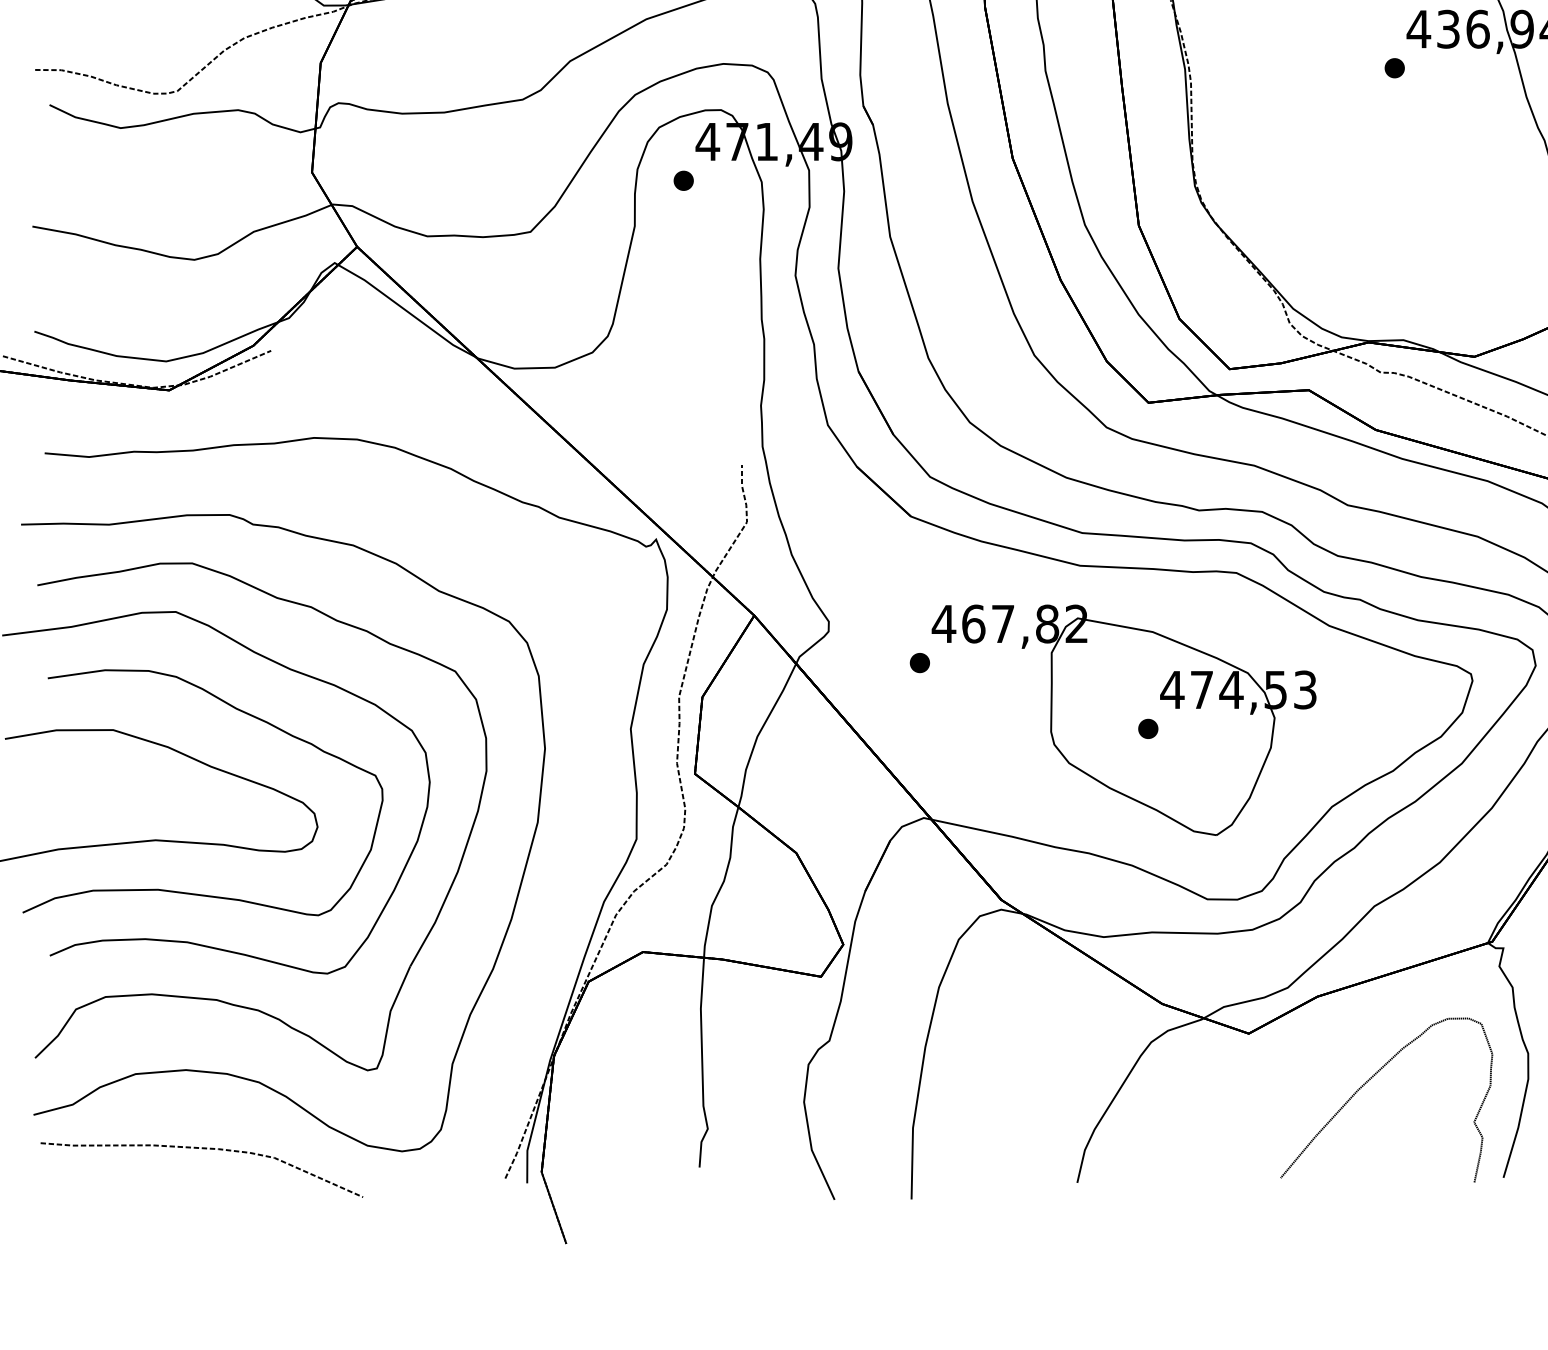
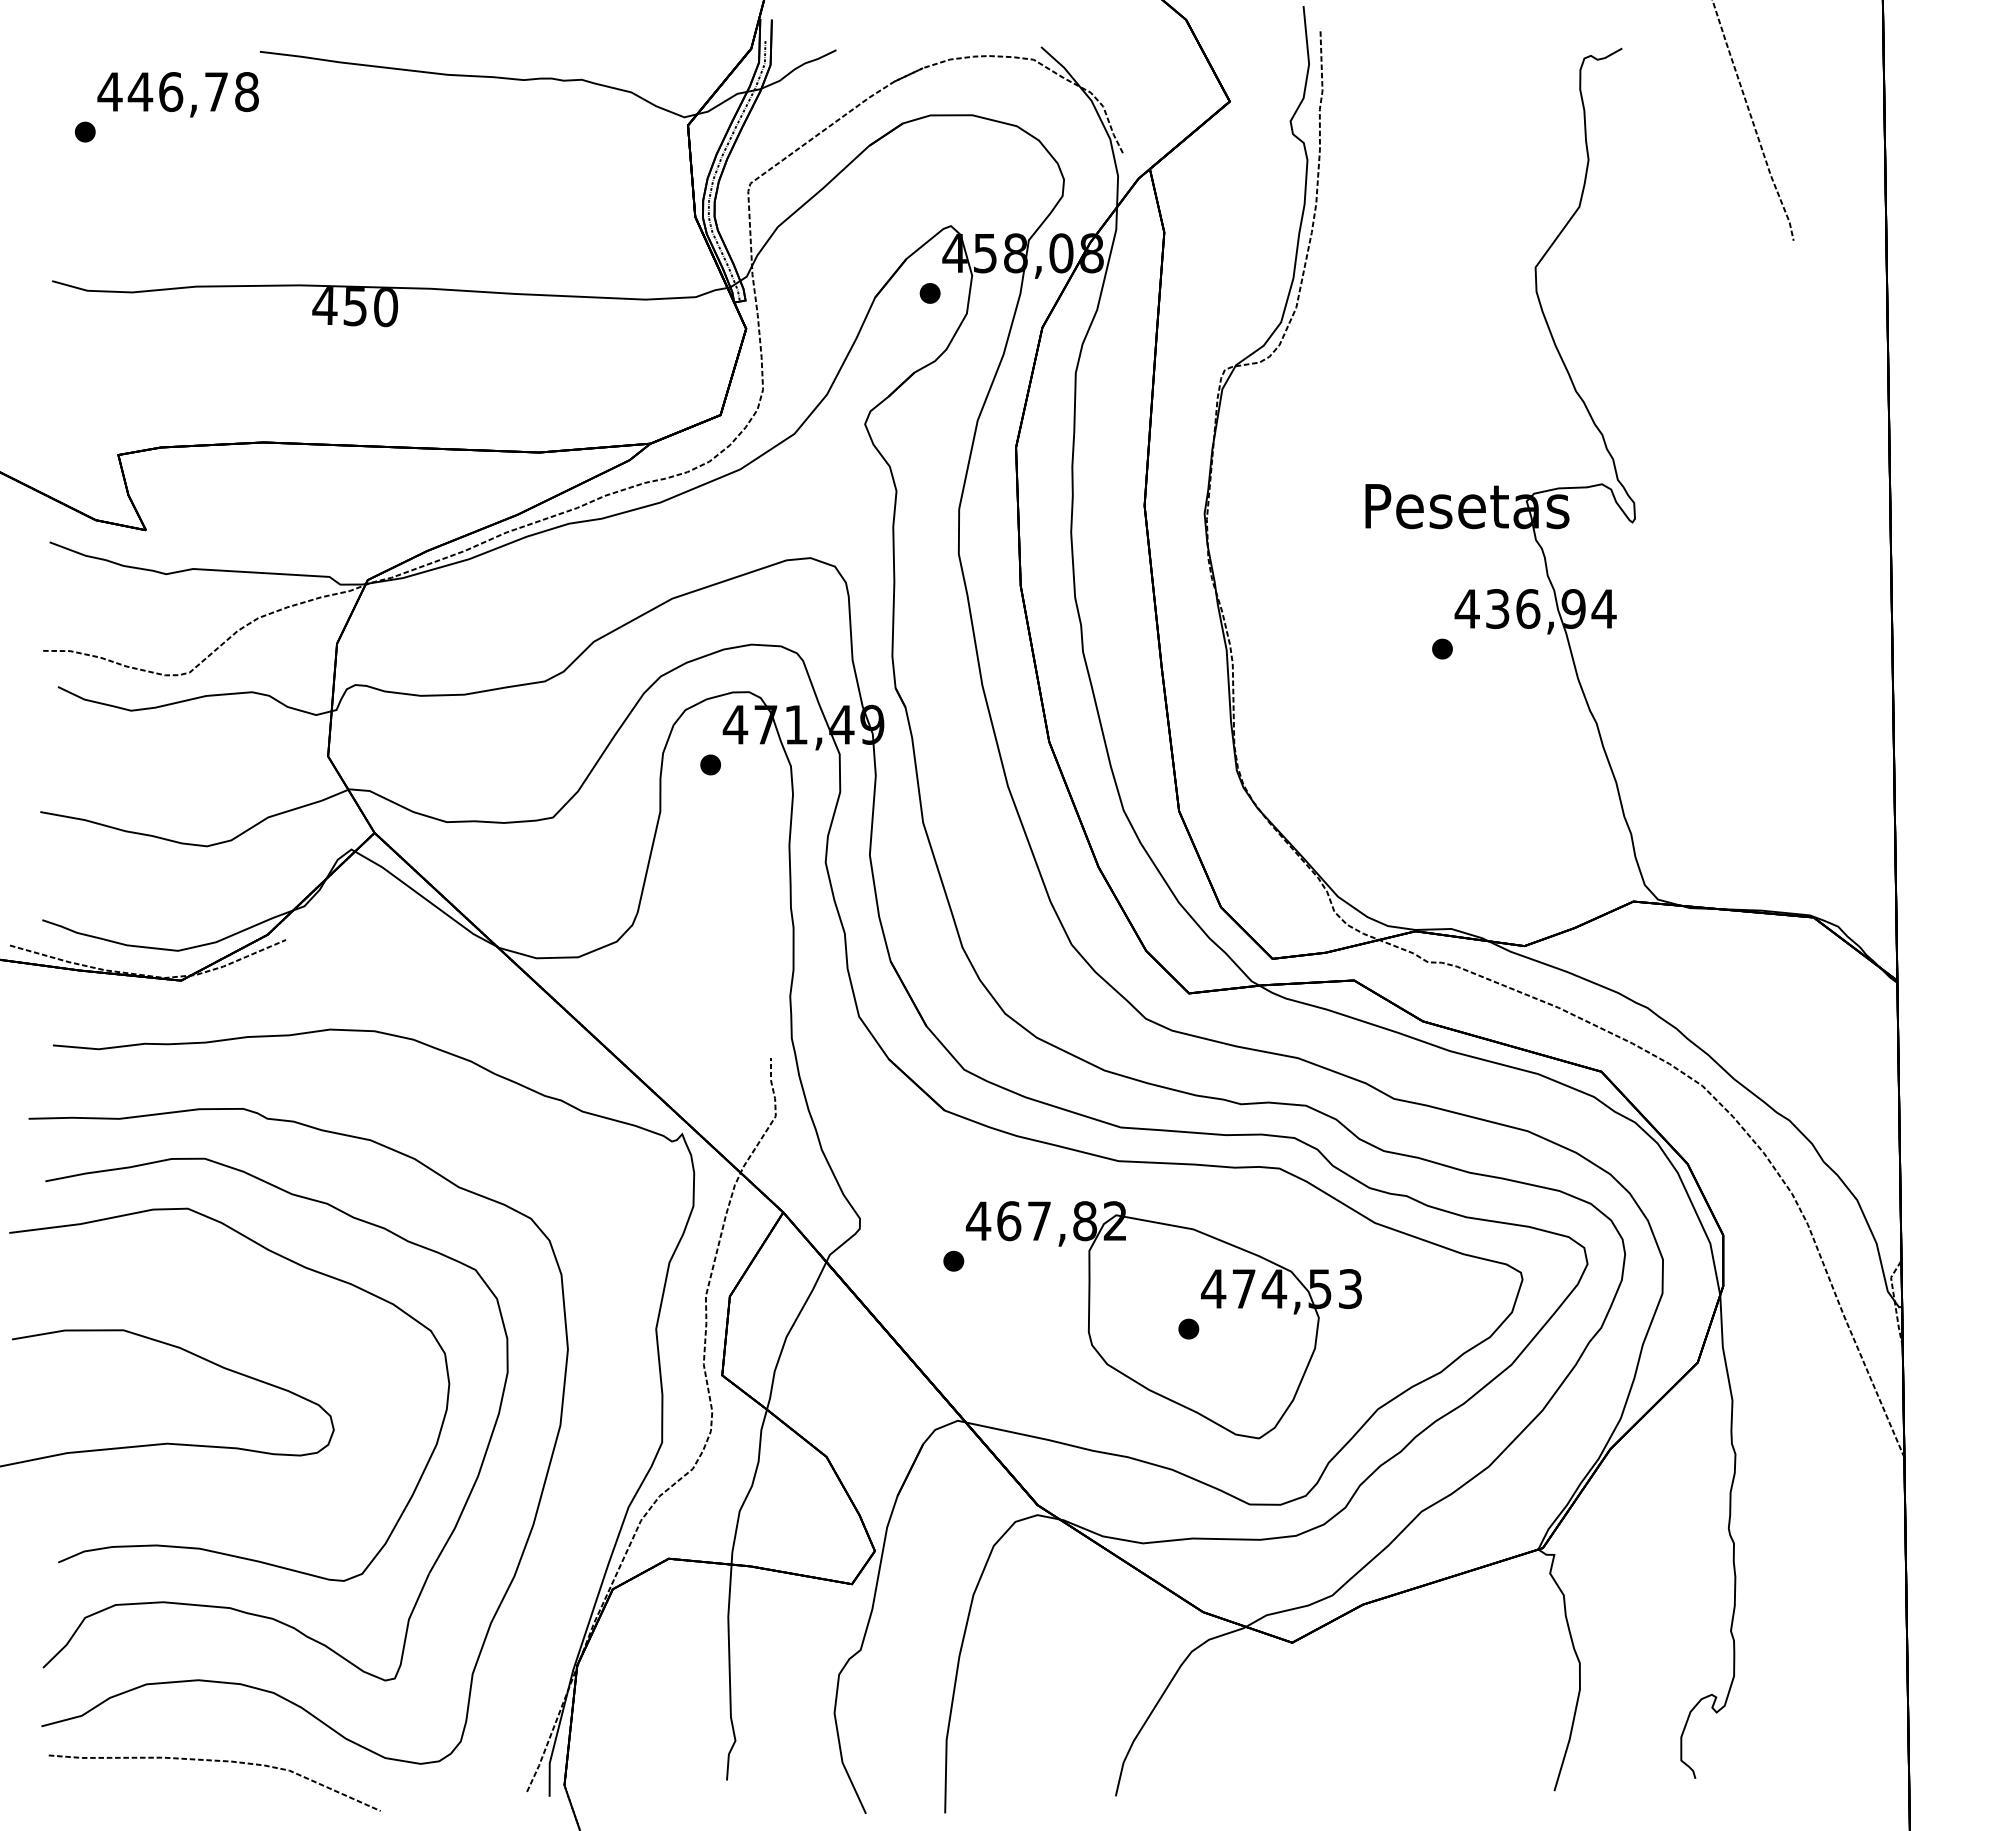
curve: (240, 711) -> (254, 1311), removed
curve: (1369, 1081) -> (1416, 1691), removed

